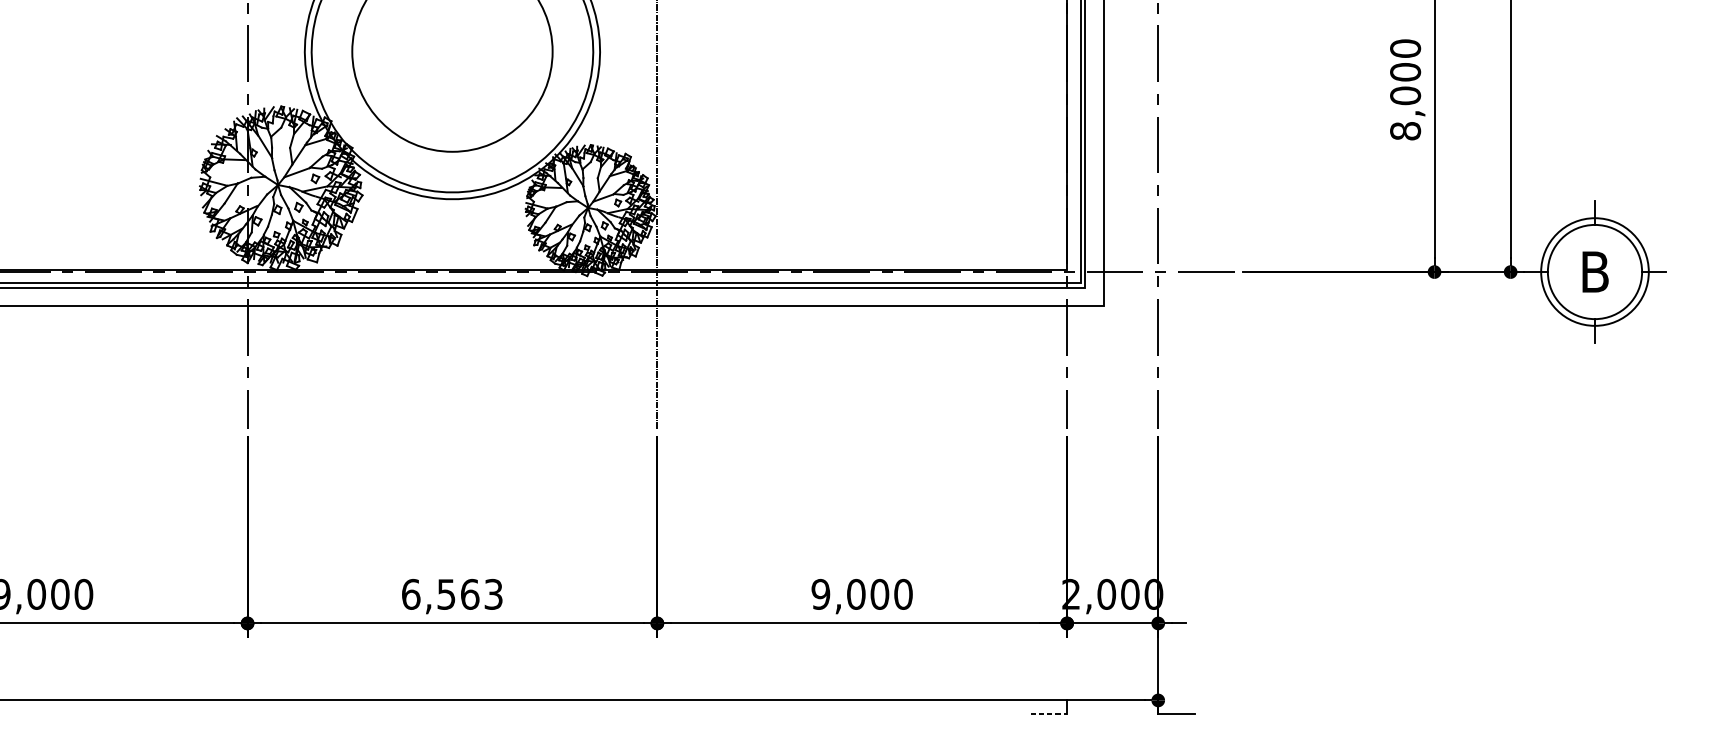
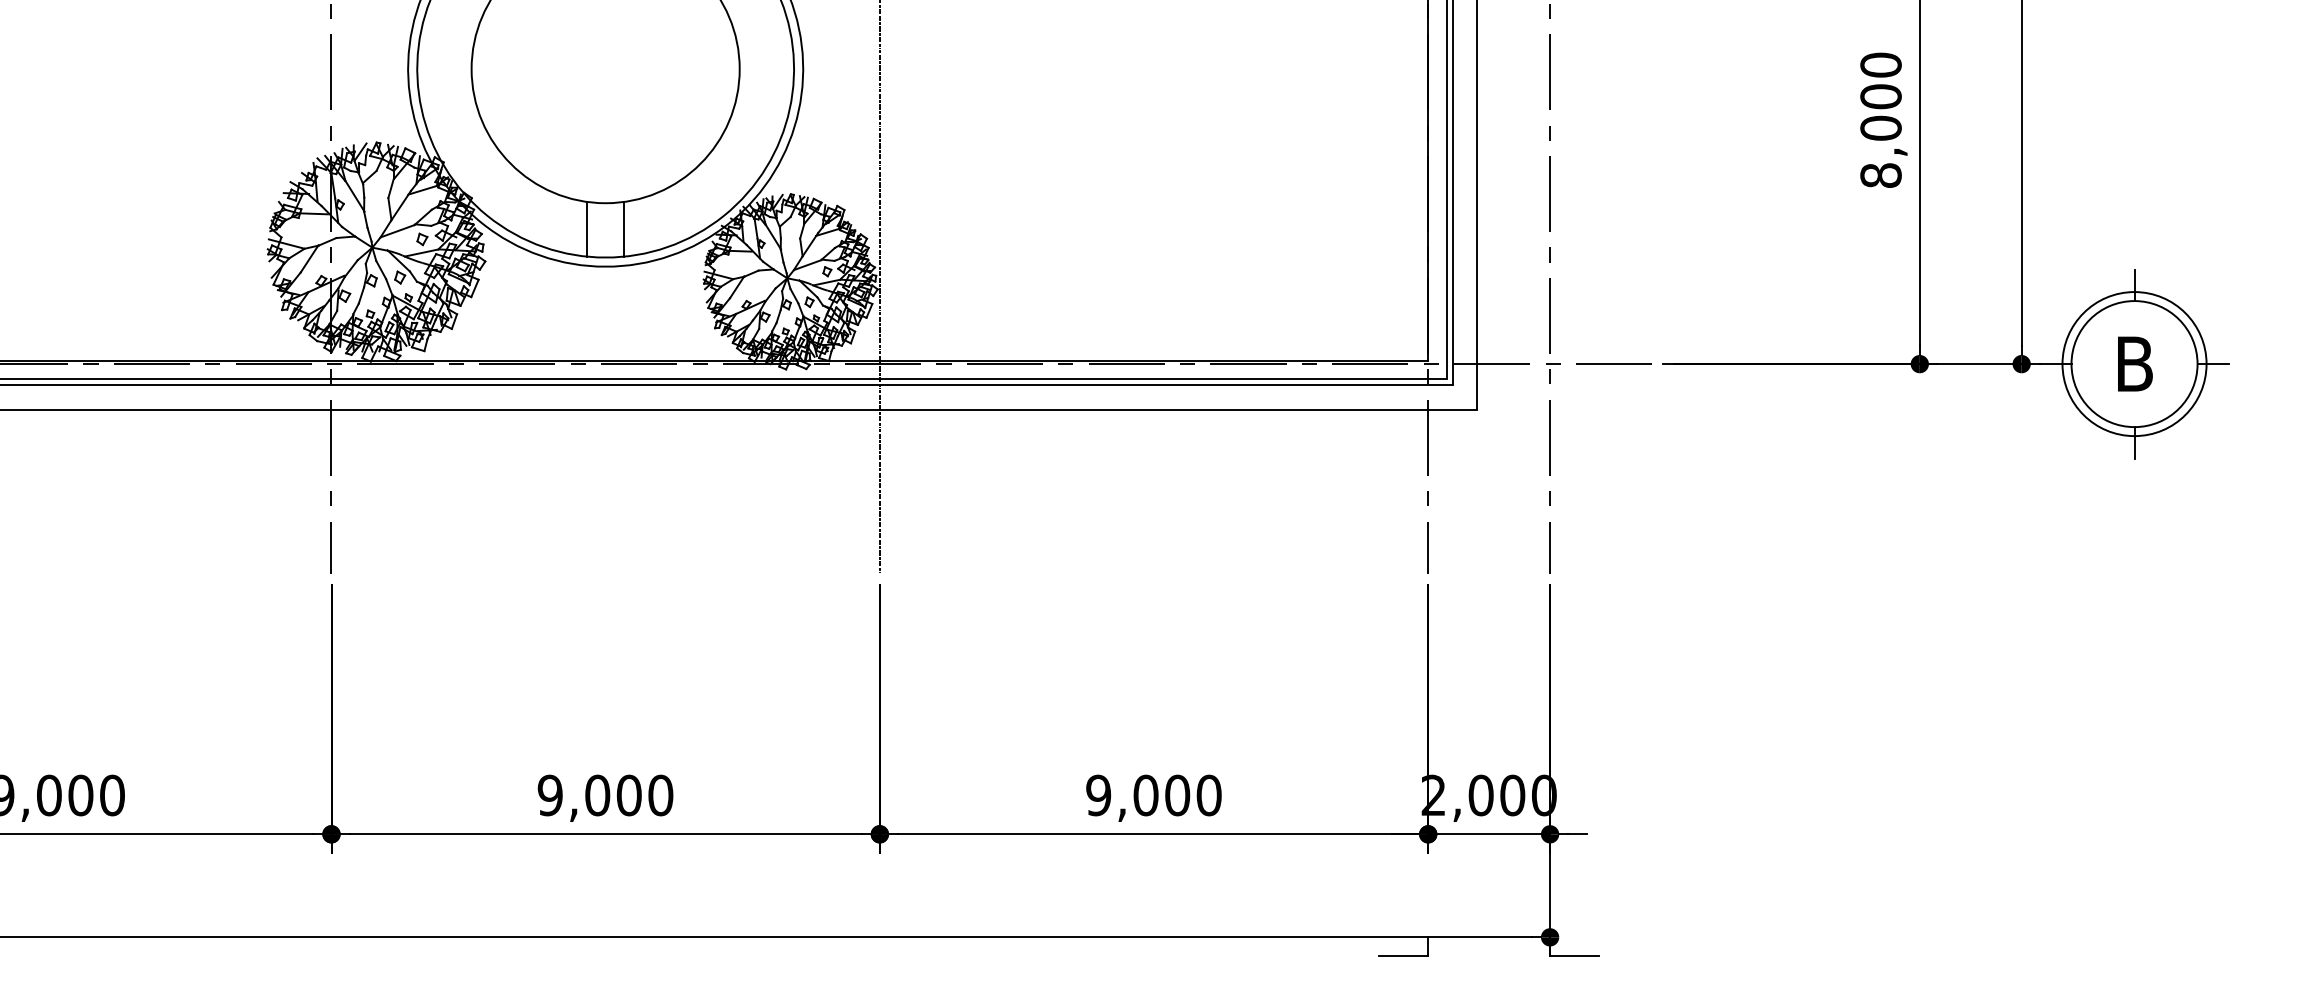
line: (438, 170) -> (587, 228), added
line: (465, 170) -> (623, 228), added
text: (452, 594) -> (605, 795), 6,563 -> 9,000
line: (1049, 713) -> (1404, 955), dashed -> solid

